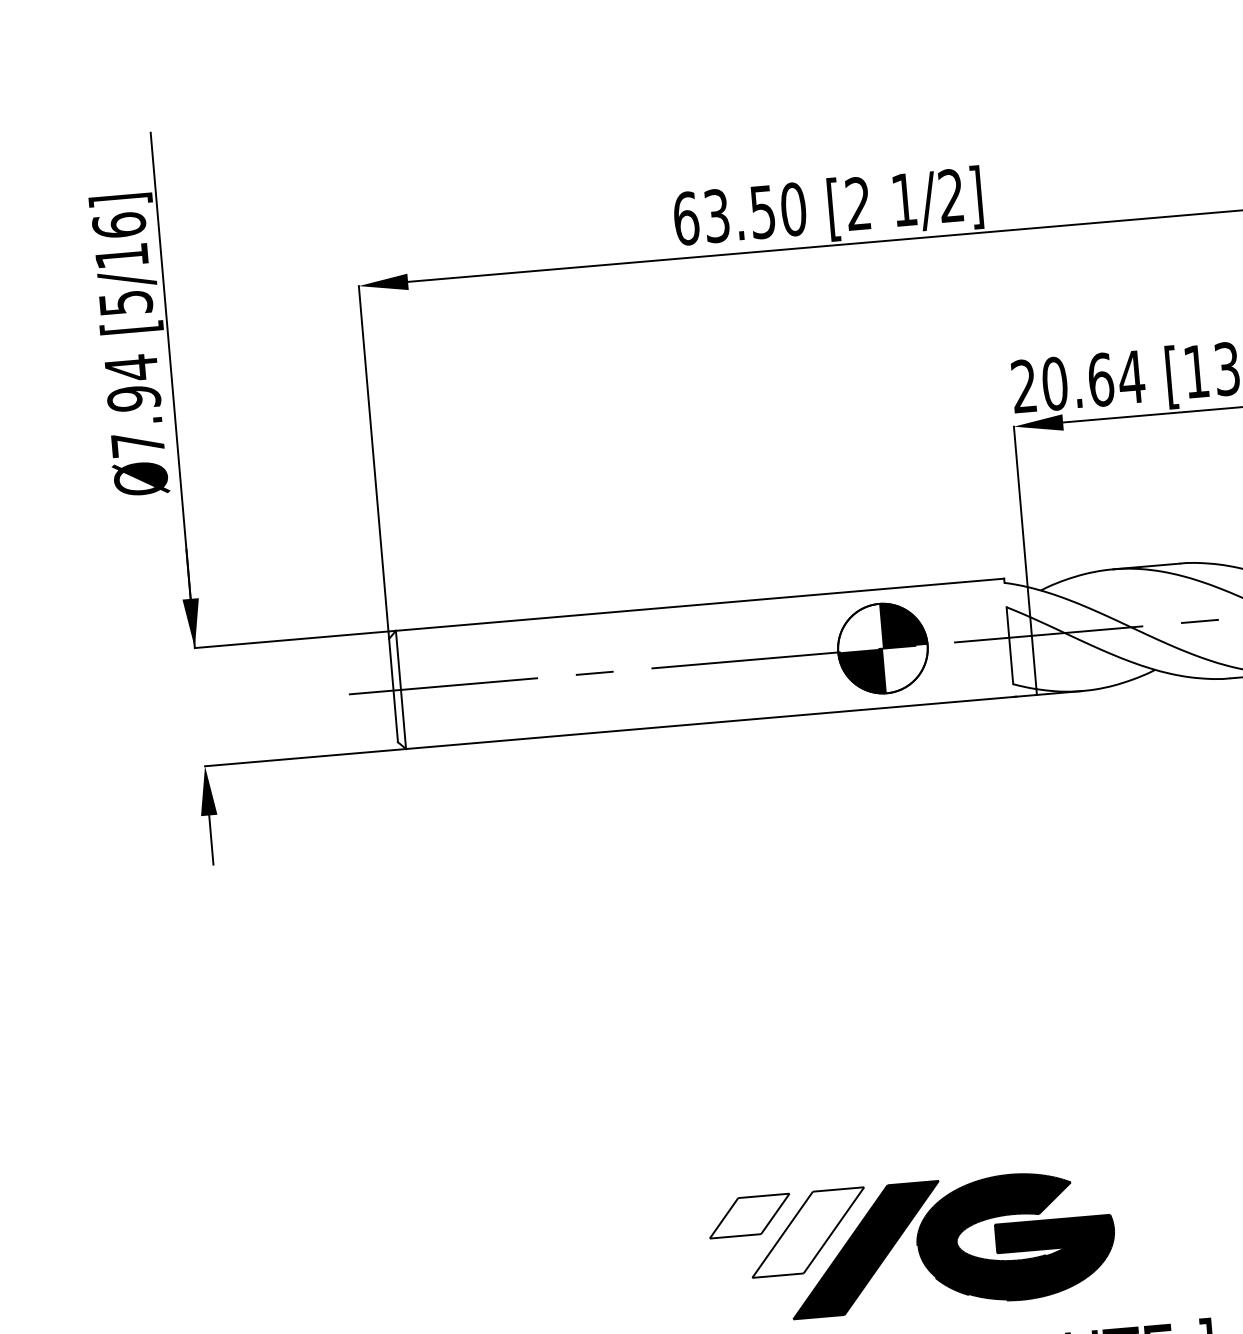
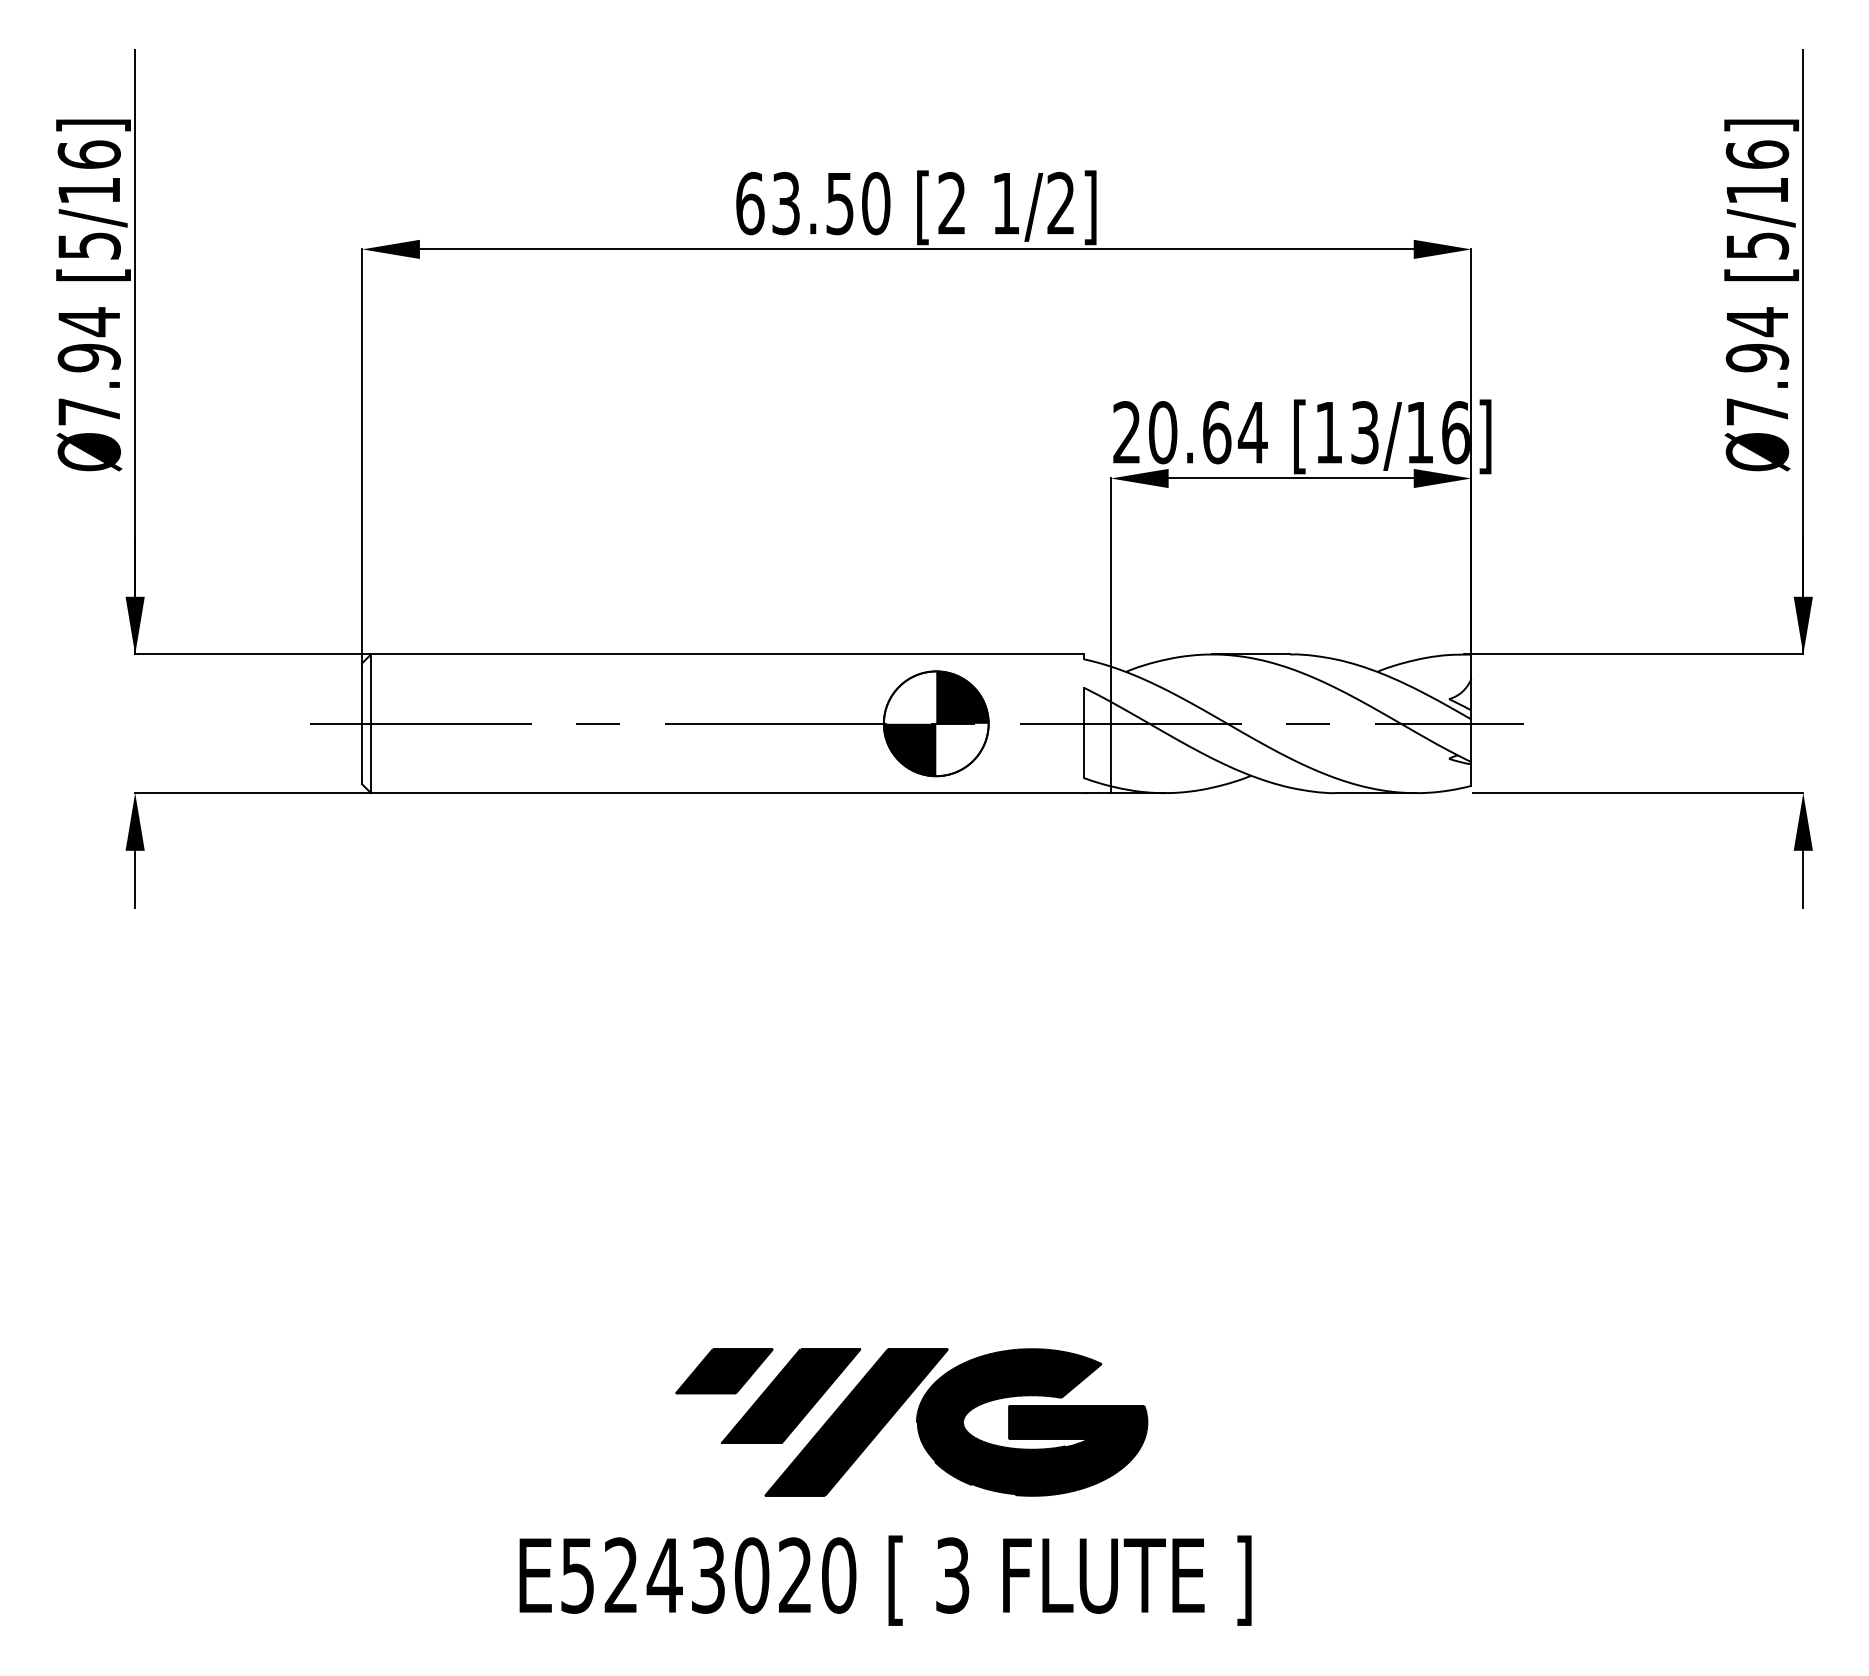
fill: (749, 1216) -> (724, 1371), added
fill: (807, 1232) -> (790, 1396), added

